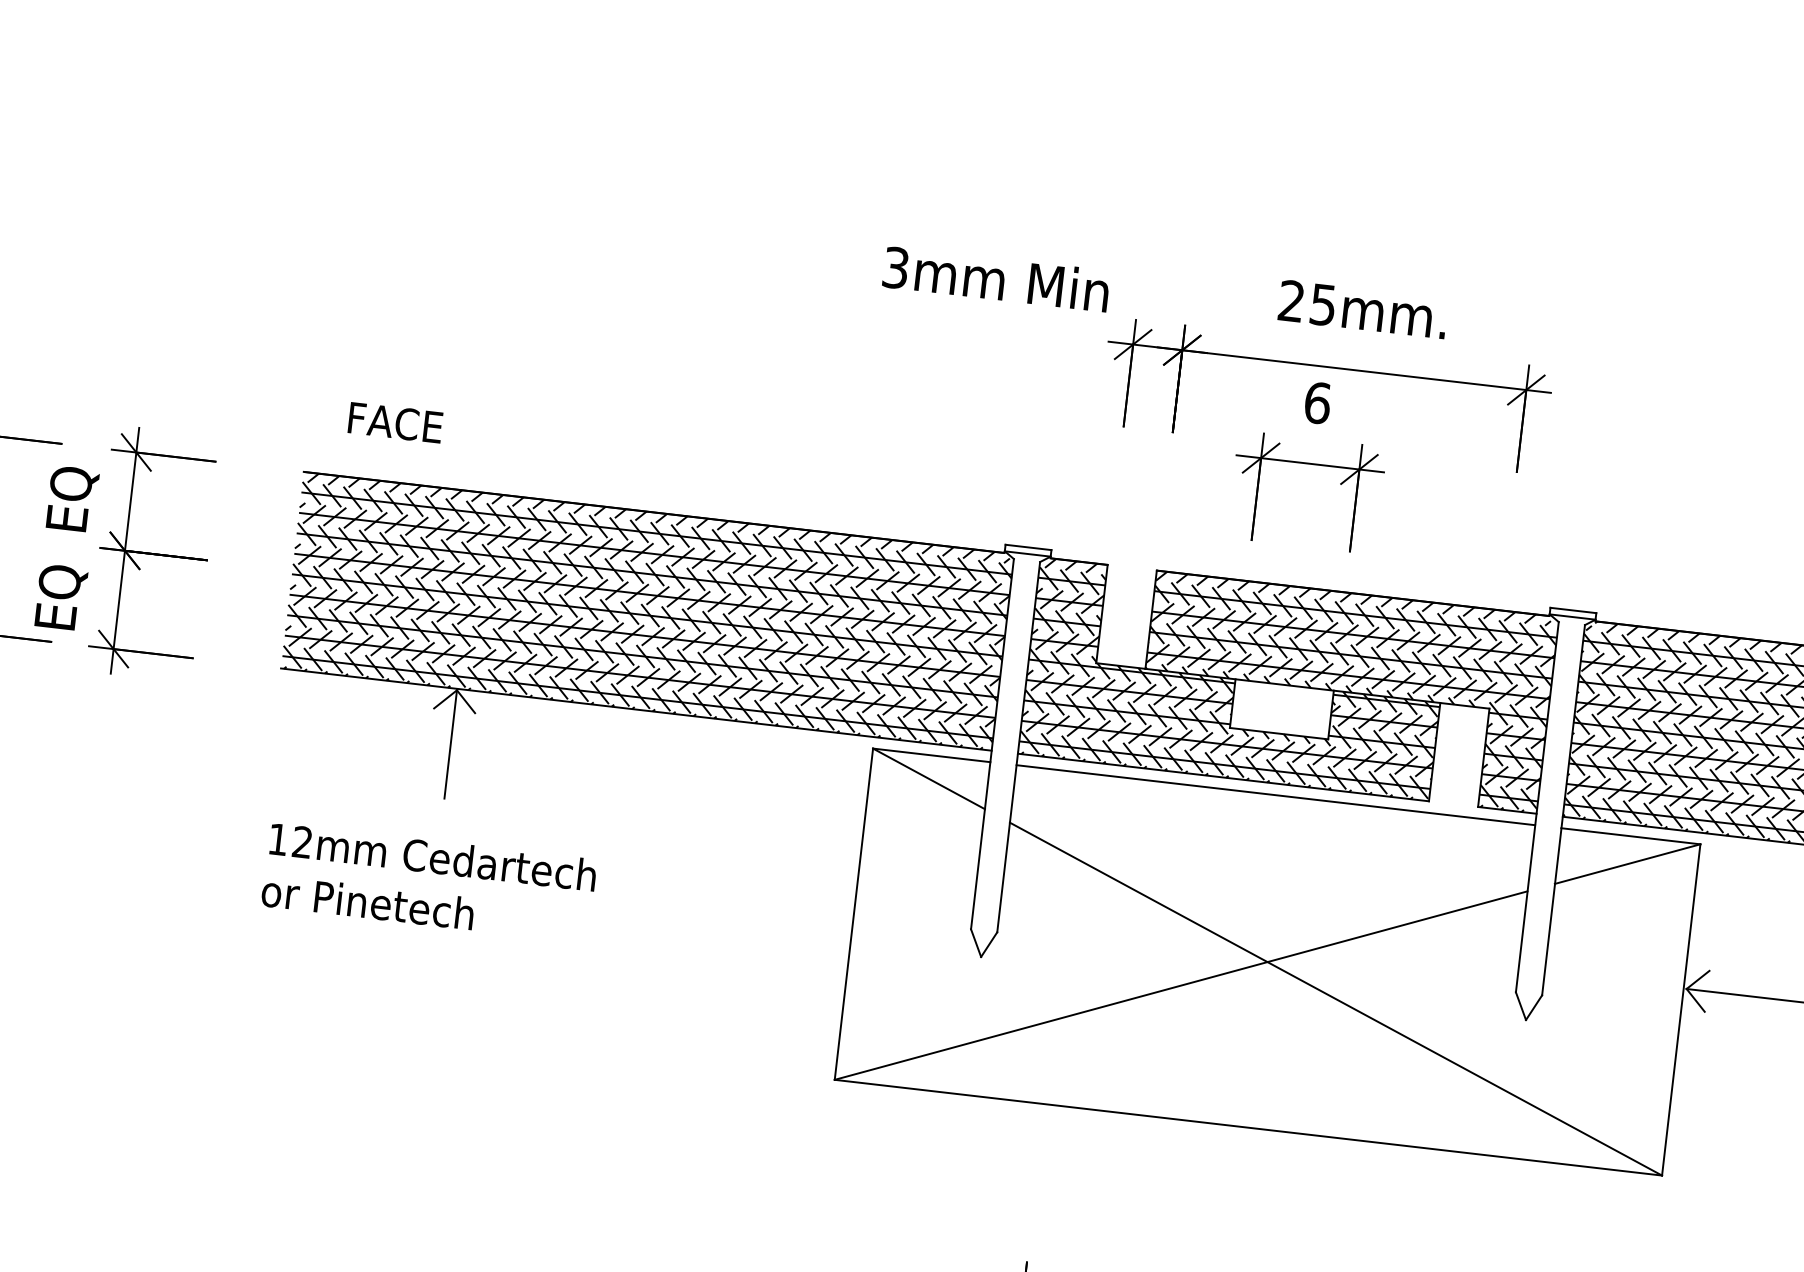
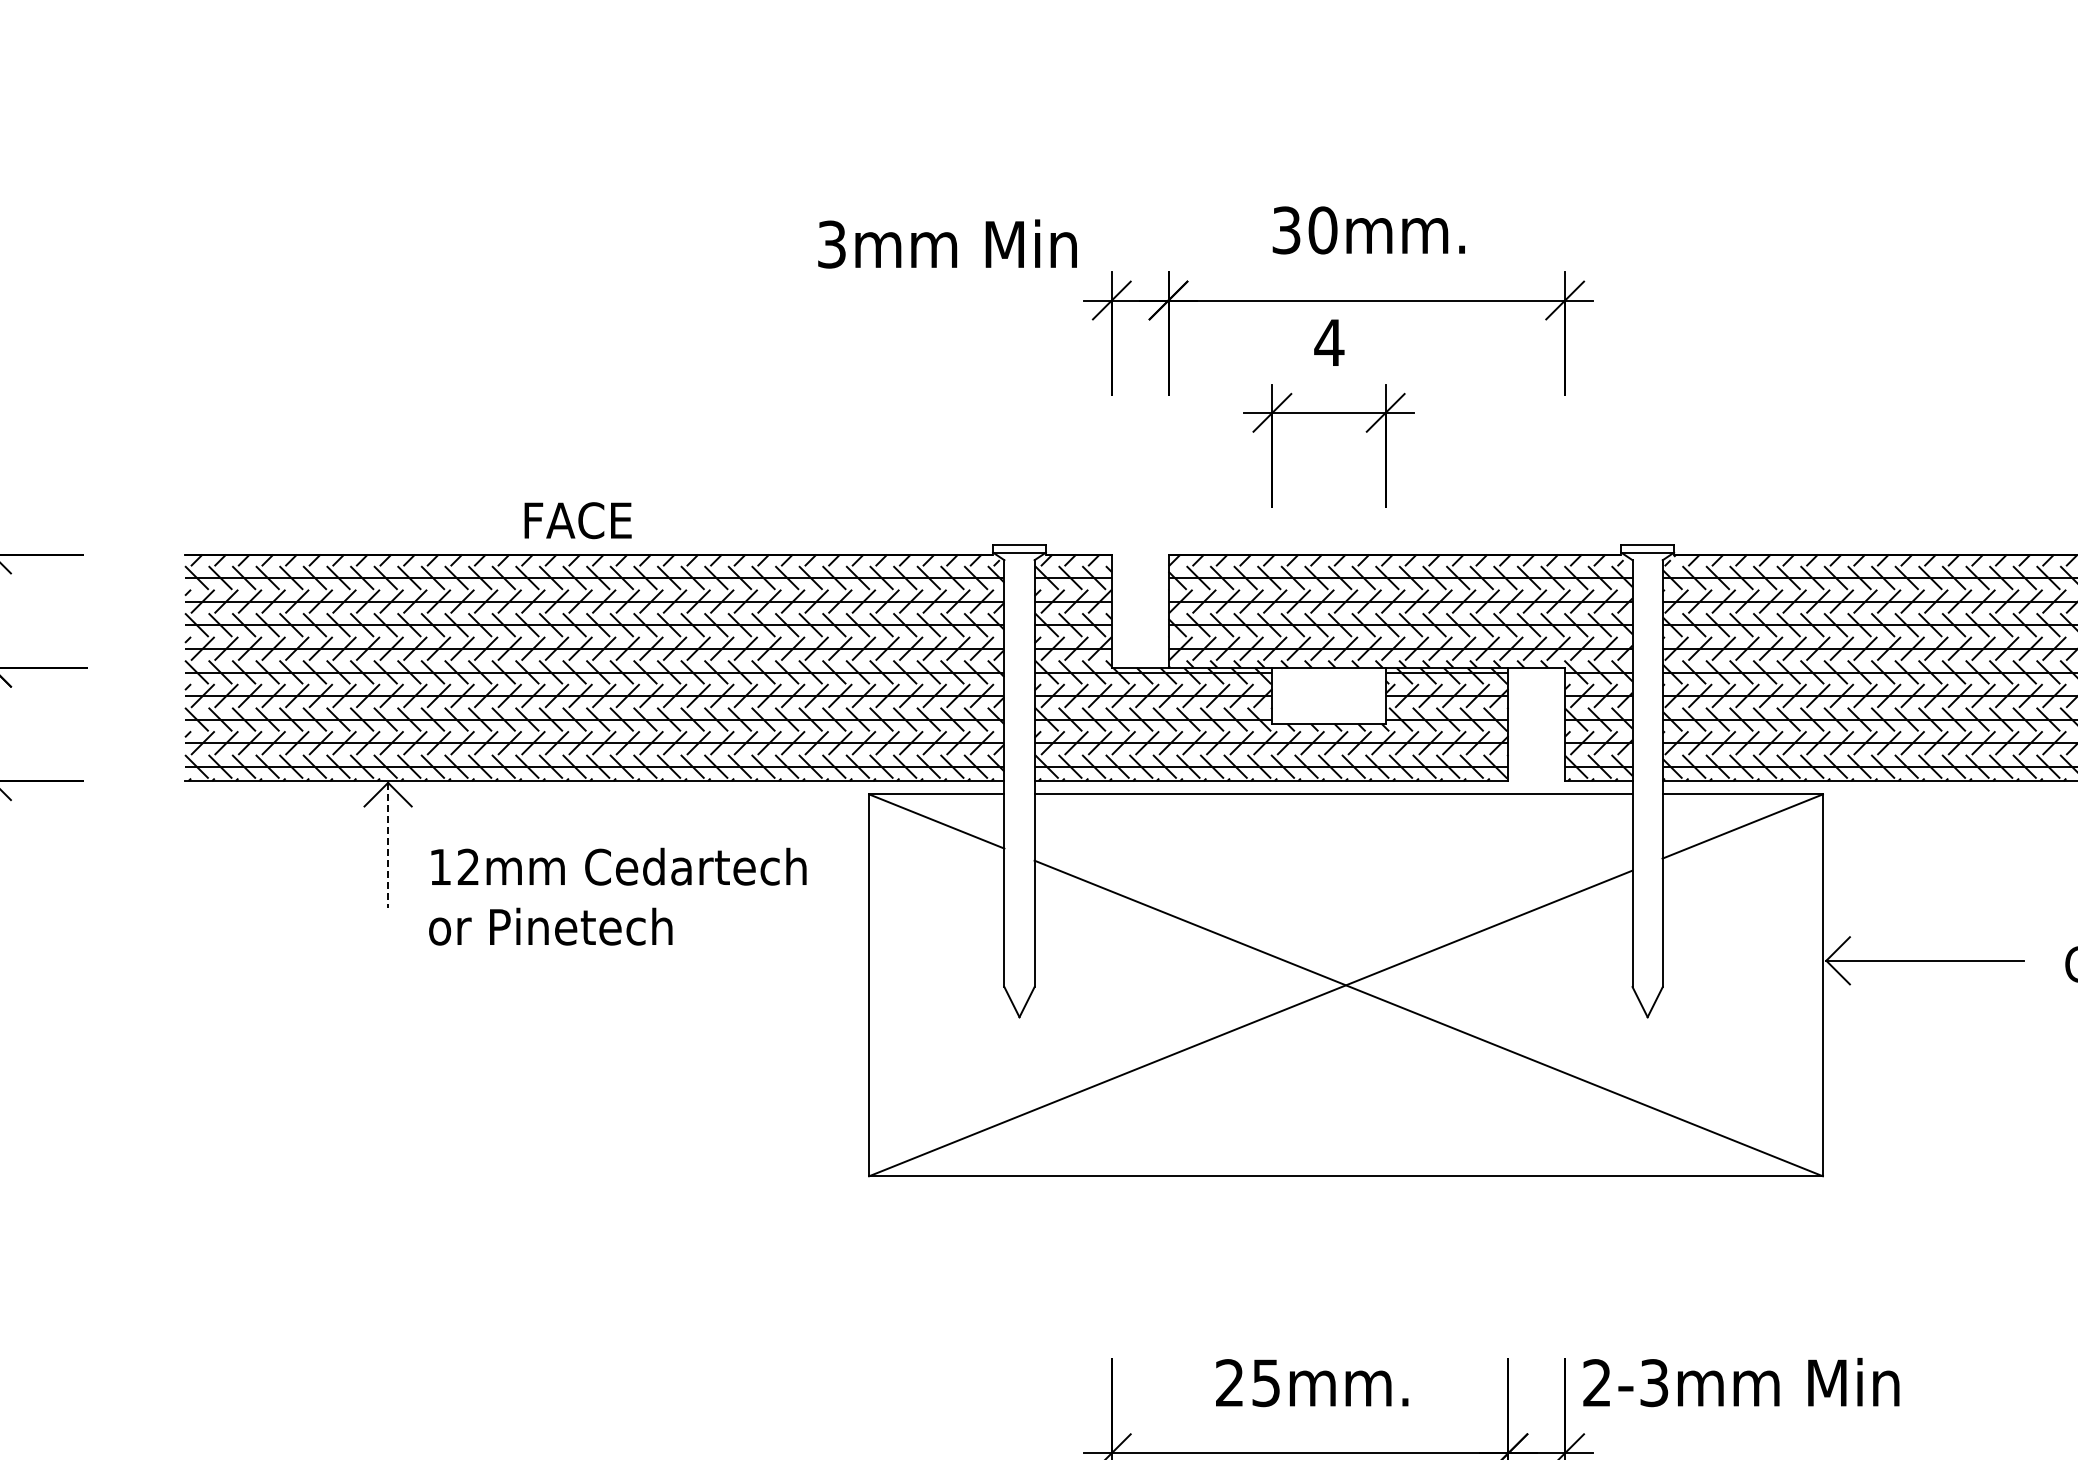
text: (1307, 303) -> (1304, 230), 25mm. -> 30mm.
text: (1317, 402) -> (1329, 342), 6 -> 4
text: (395, 422) -> (577, 520), moved
line: (451, 744) -> (388, 845), solid -> dashed
text: (428, 882) -> (617, 896), moved

